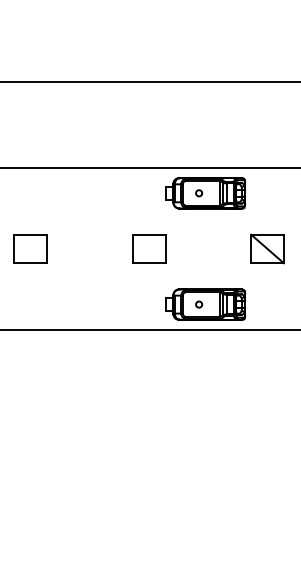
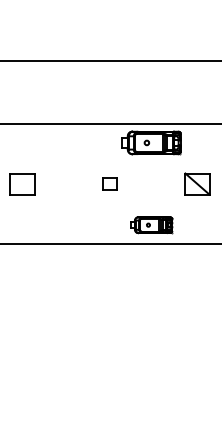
part: (149, 248) -> (110, 183), size x0.6
part: (205, 304) -> (151, 225), size x0.7

